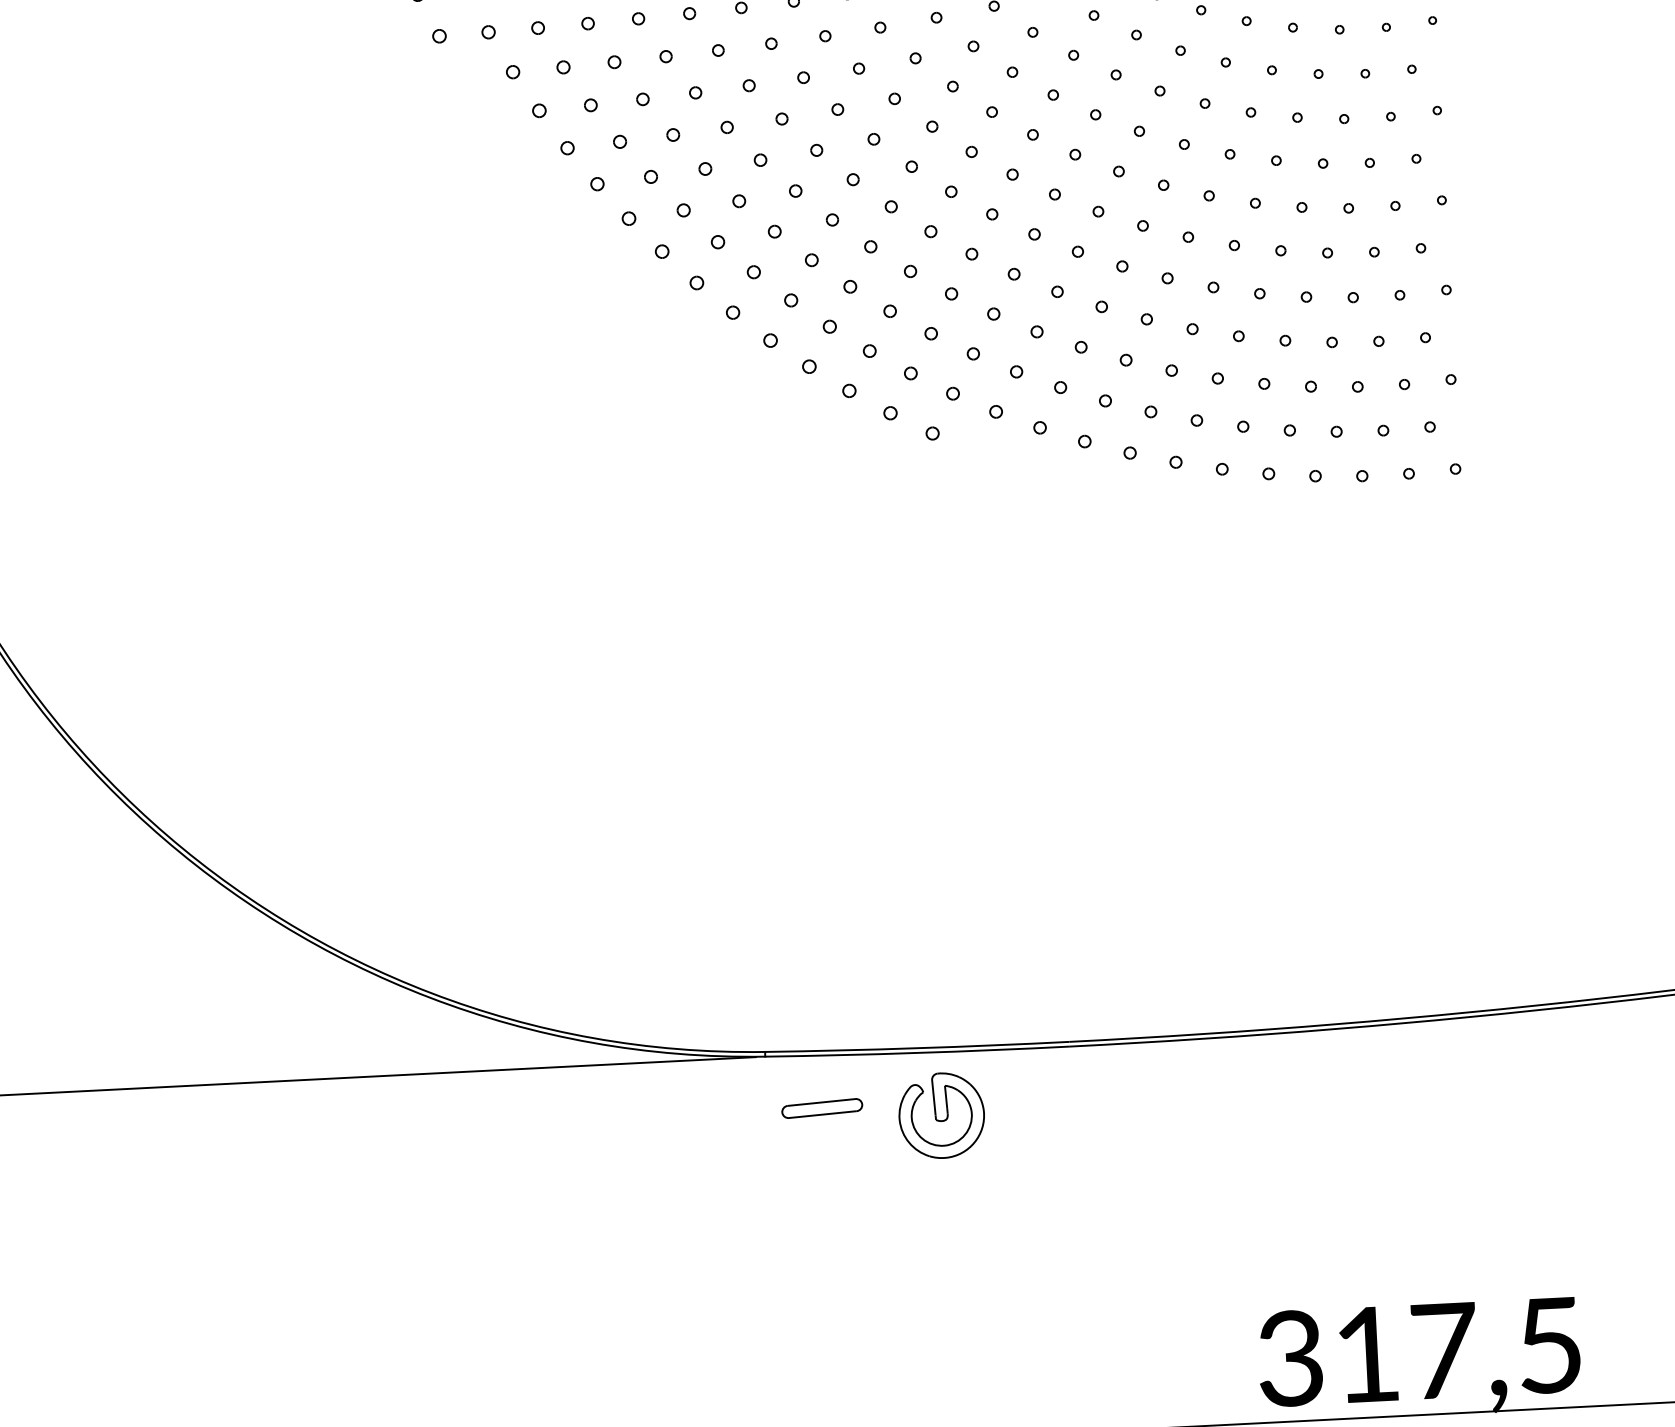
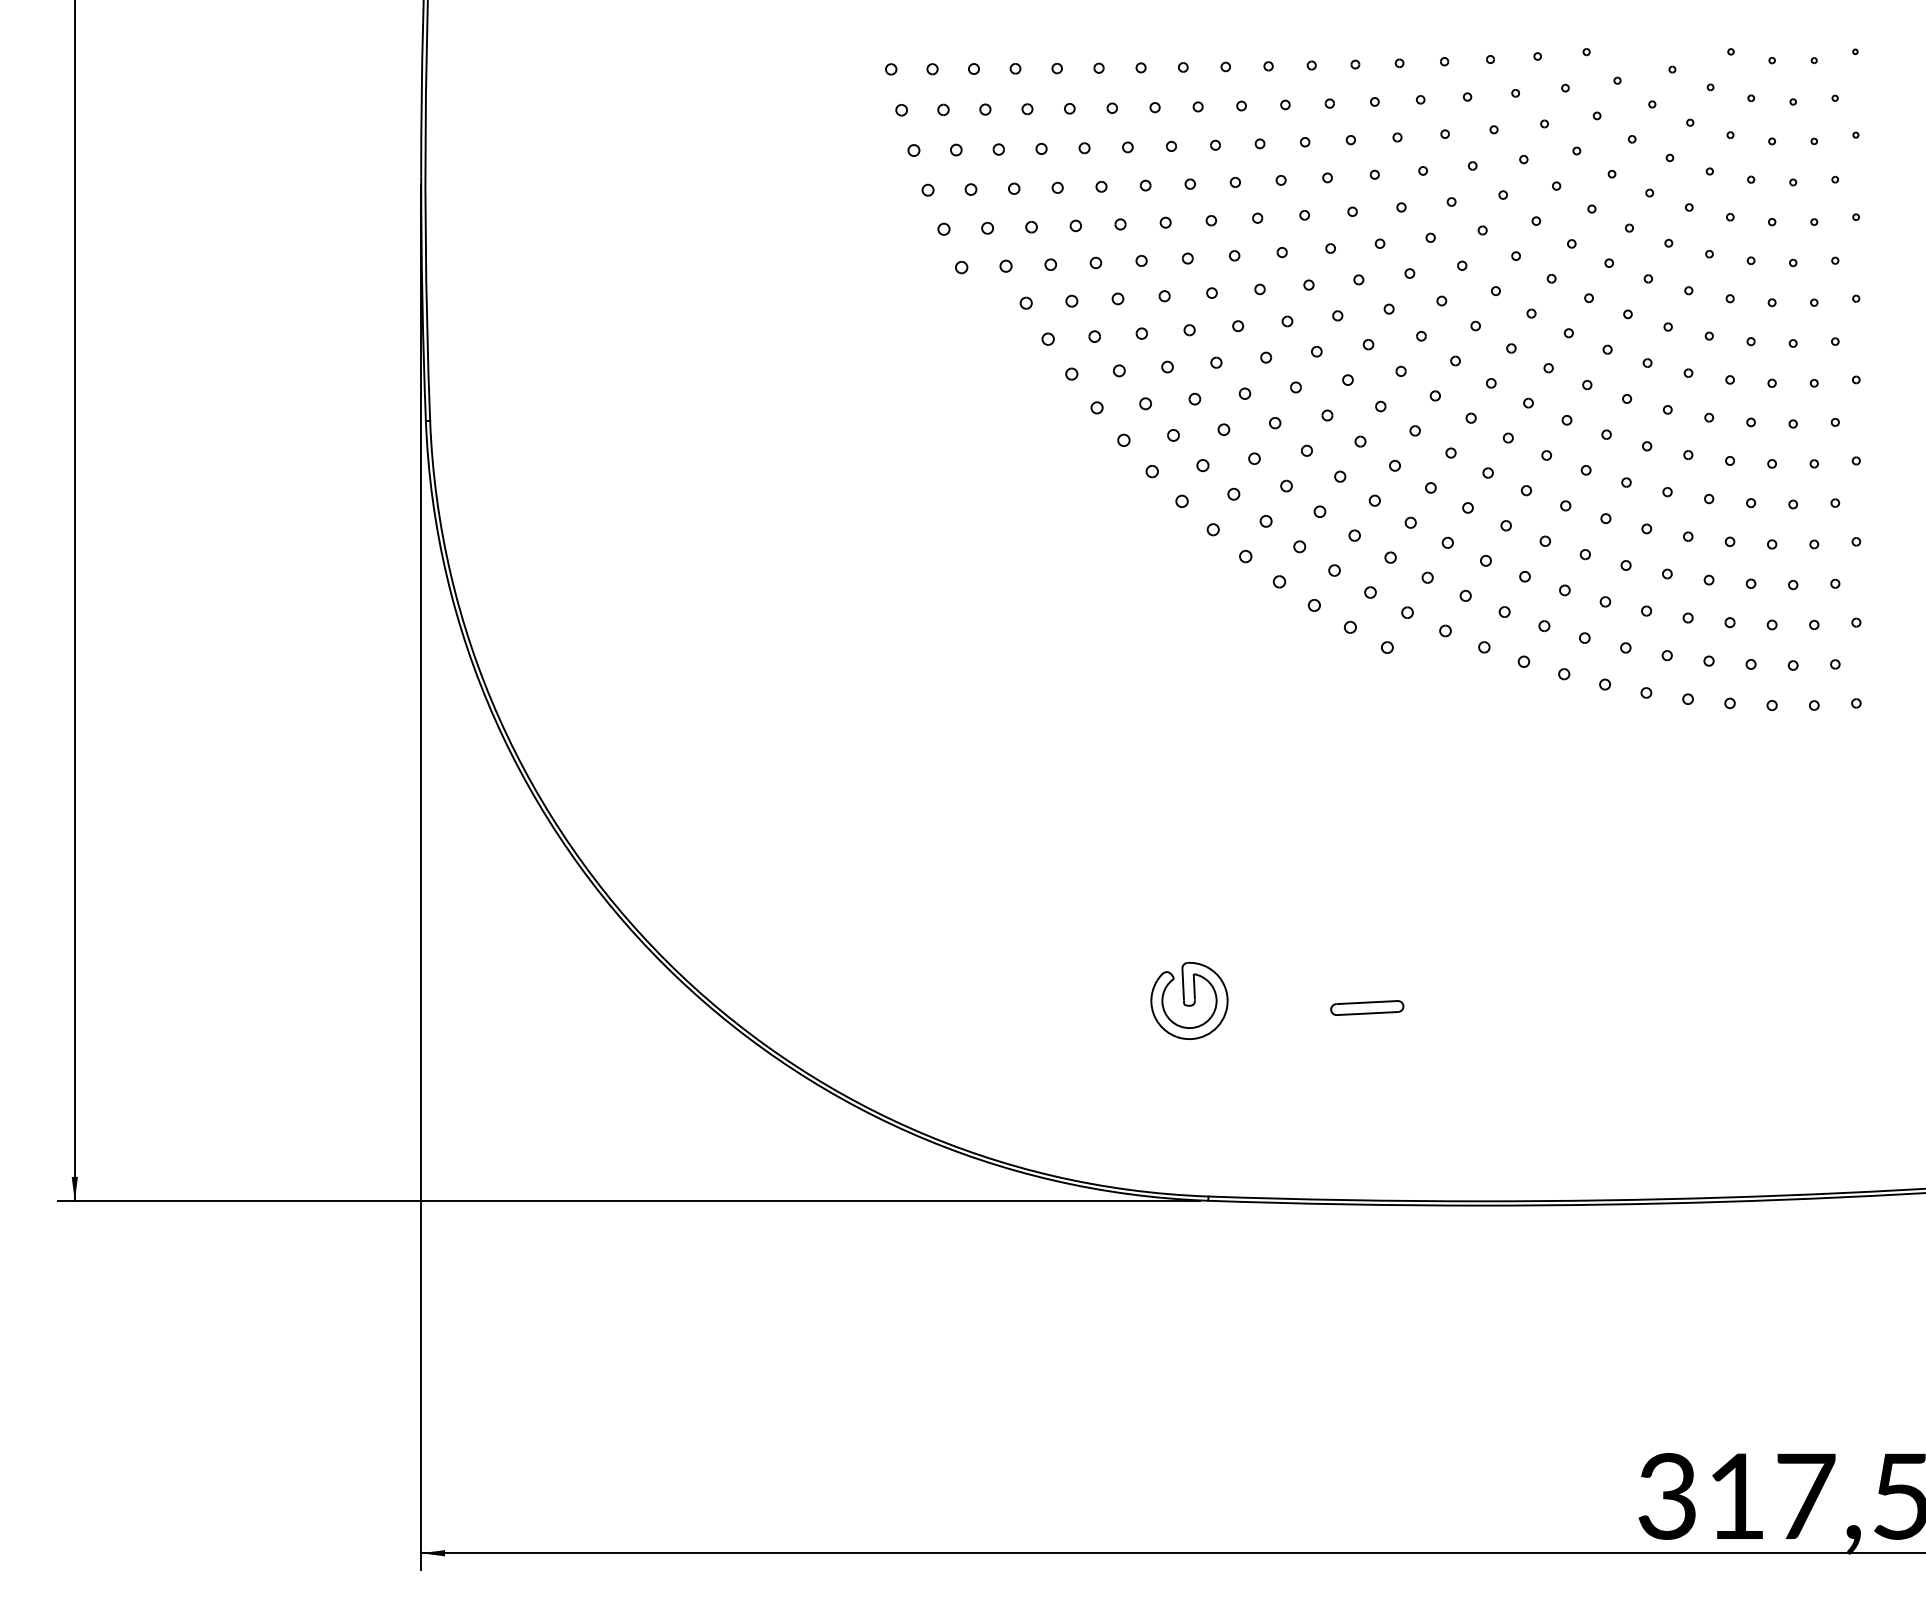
part: (822, 1107) -> (1367, 1007), moved
part: (941, 1115) -> (1189, 1000), moved

